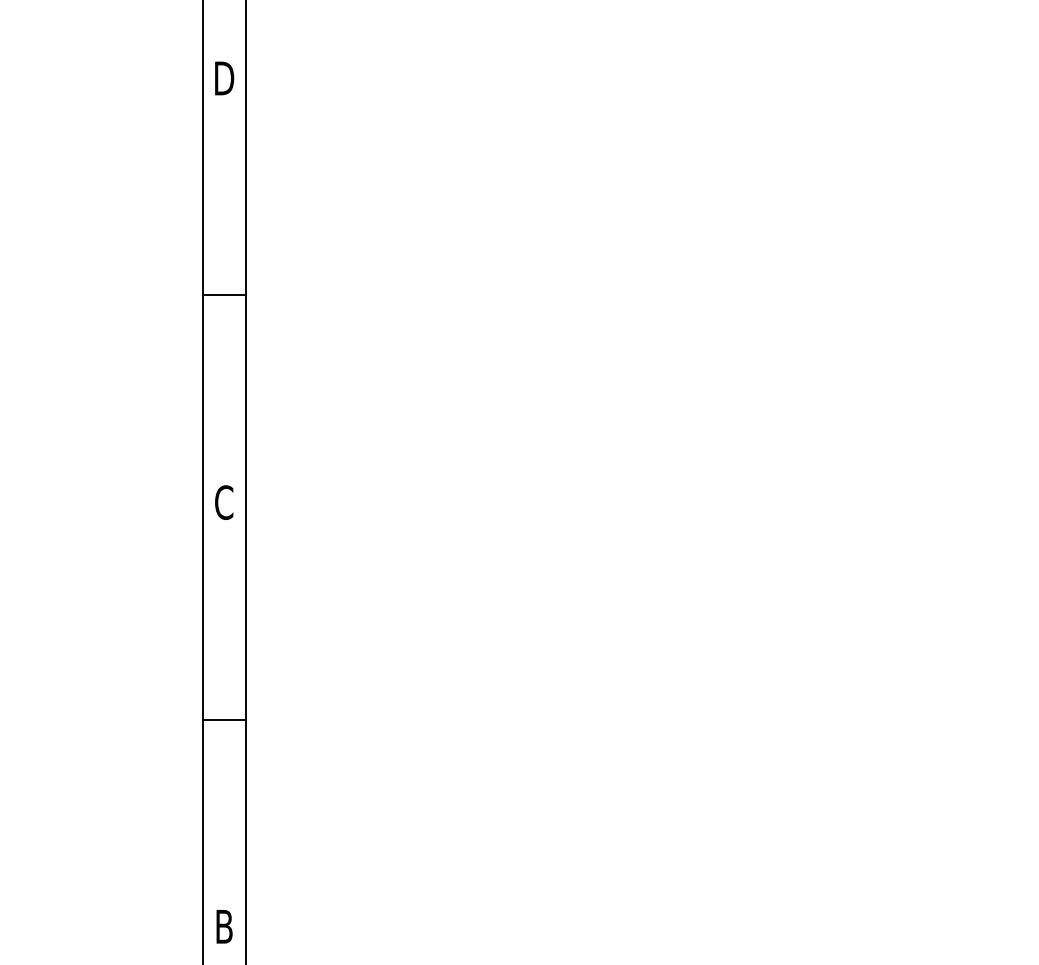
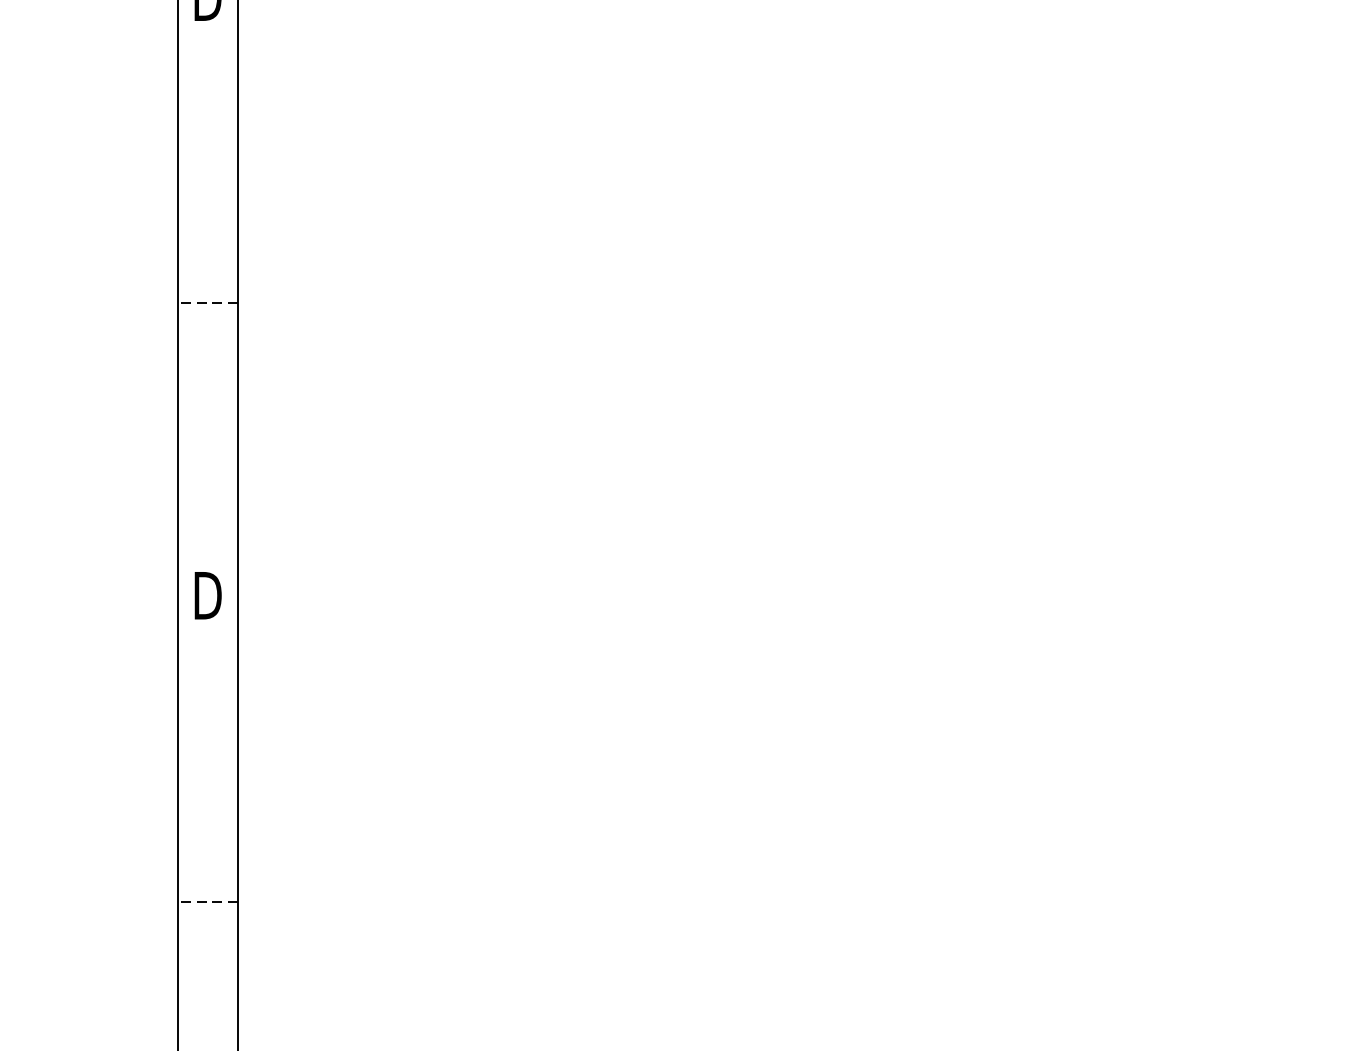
line: (223, 295) -> (206, 303), solid -> dashed
text: (224, 502) -> (207, 595), C -> D
line: (223, 719) -> (206, 901), solid -> dashed

